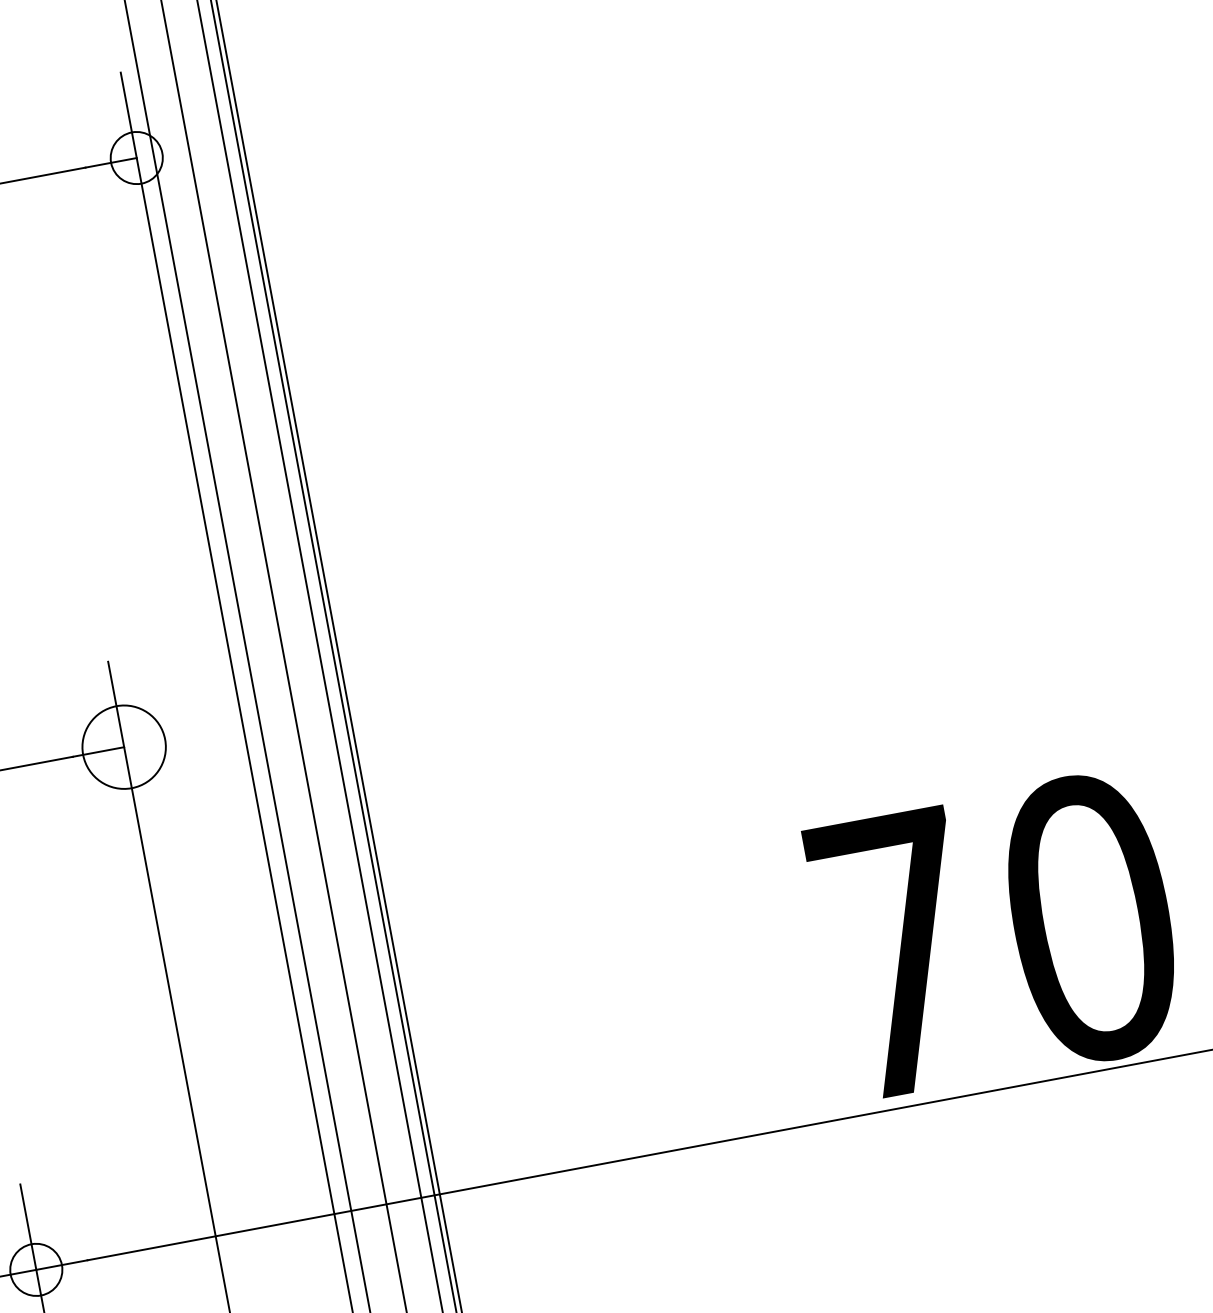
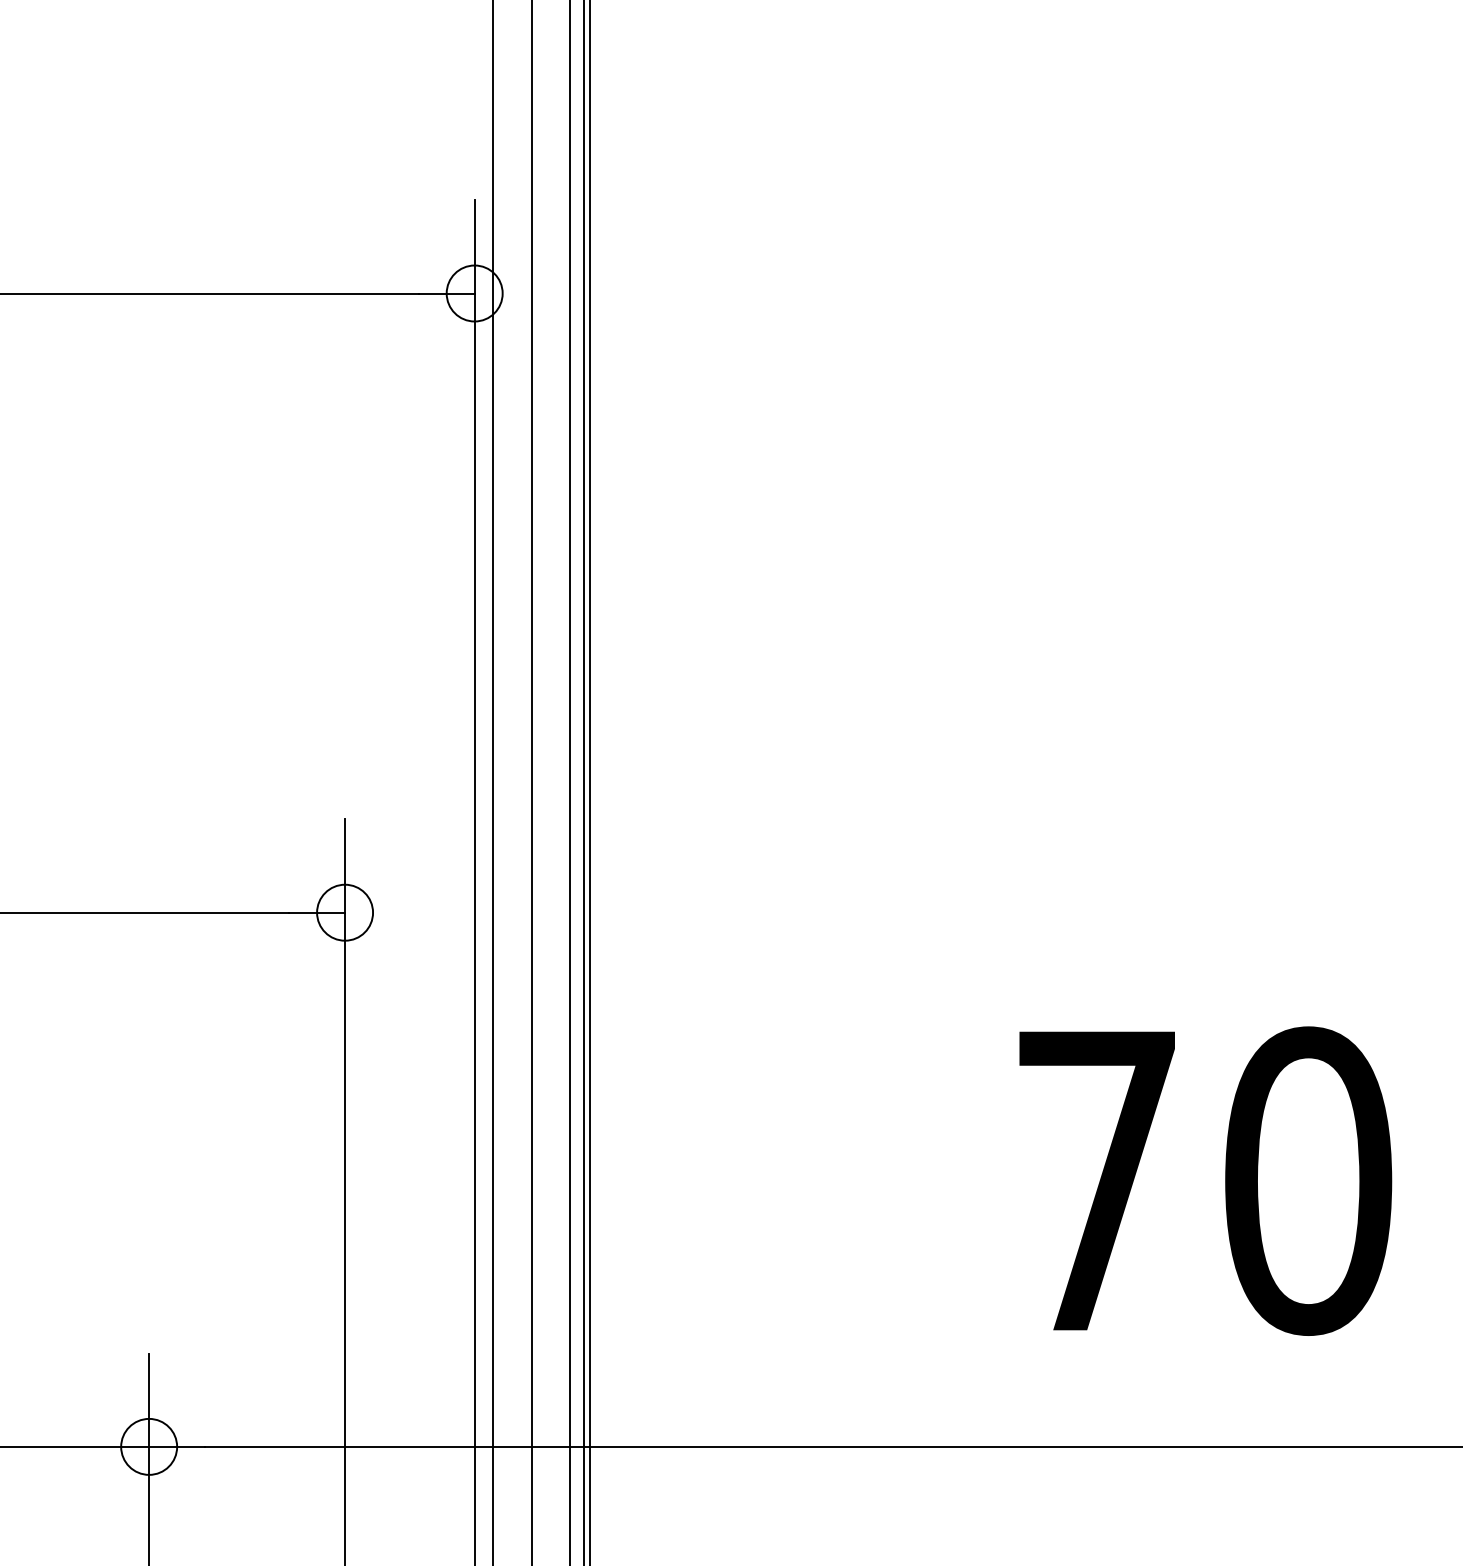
circle: (124, 746) -> (345, 912), size x0.62
text: (996, 935) -> (1205, 1180), moved

